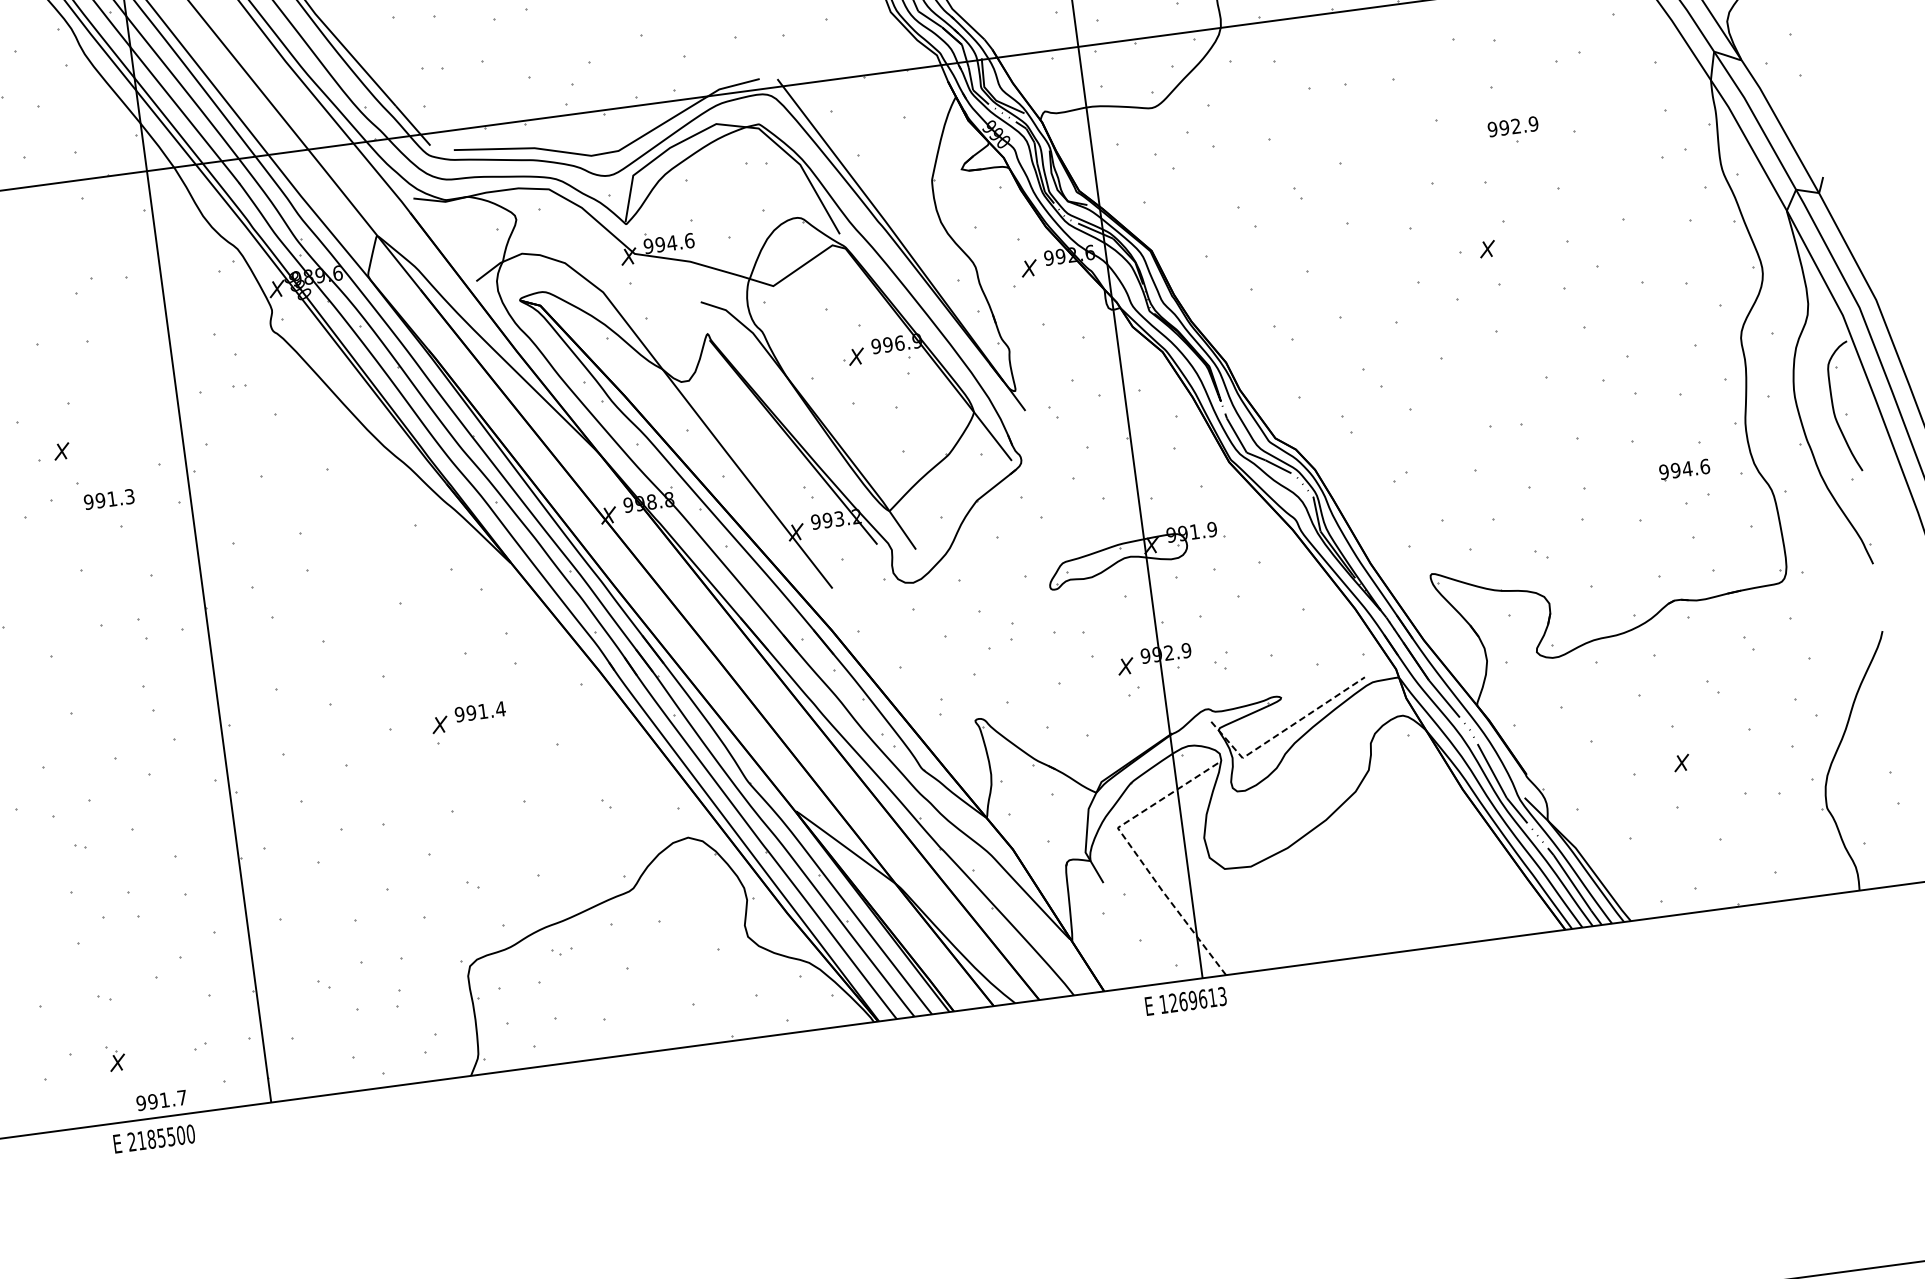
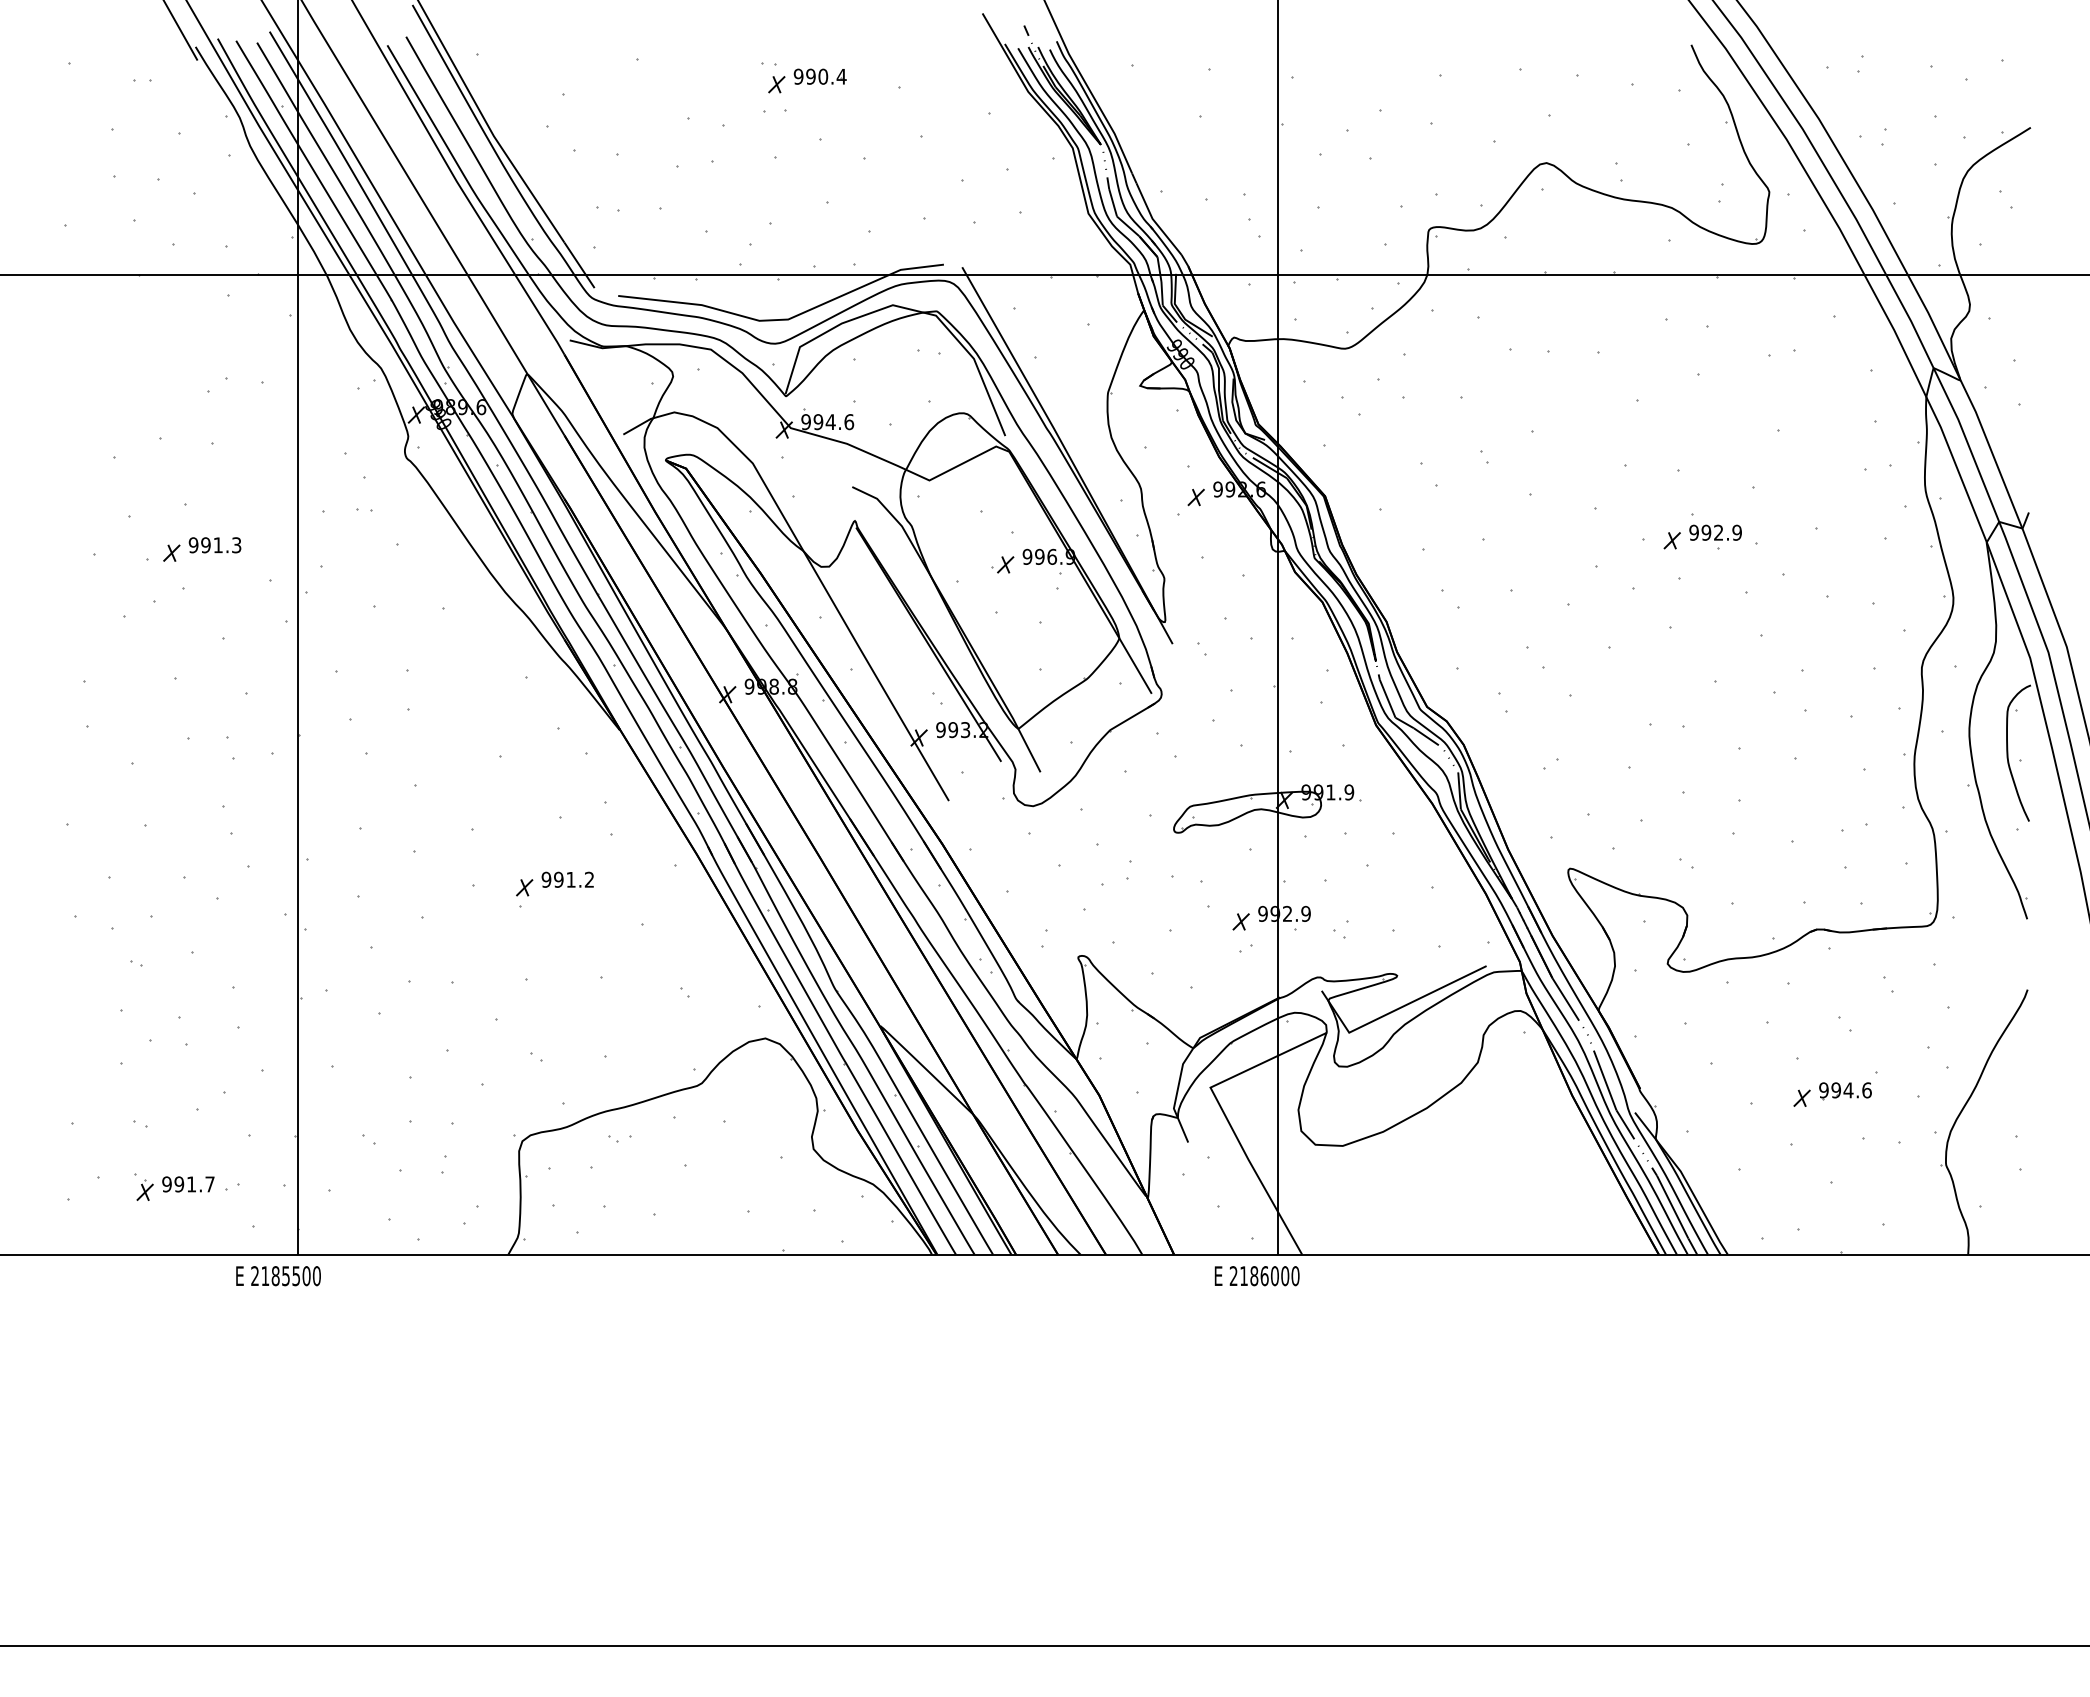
part: (1513, 130) -> (1715, 536), moved
part: (1684, 470) -> (1845, 1091), moved
text: (108, 499) -> (214, 545), moved
text: (500, 708) -> (589, 879), 991.4 -> 991.2
line: (1283, 731) -> (1395, 1010), dashed -> solid
line: (1134, 851) -> (1224, 1114), dashed -> solid
text: (1193, 1000) -> (1264, 1276), 1269613 -> 2186000
text: (161, 1100) -> (188, 1184), moved
text: (154, 1139) -> (278, 1276), moved

